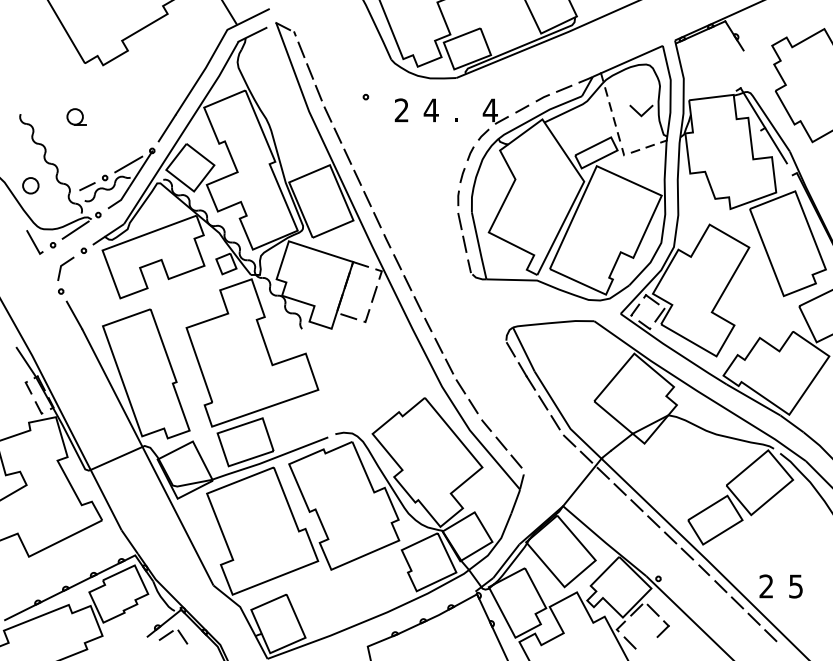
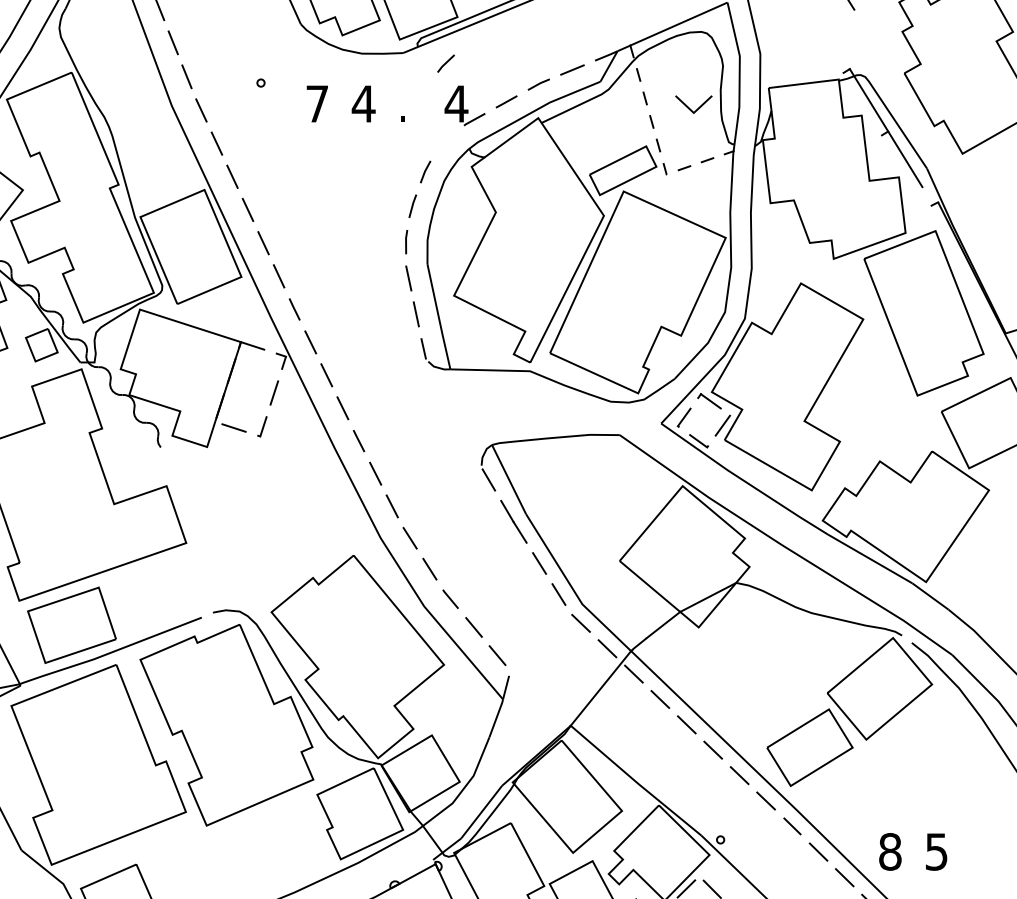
text: (401, 110) -> (316, 104), 2 -> 7
line: (483, 134) -> (445, 63), moved
text: (766, 586) -> (890, 851), 2 -> 8

